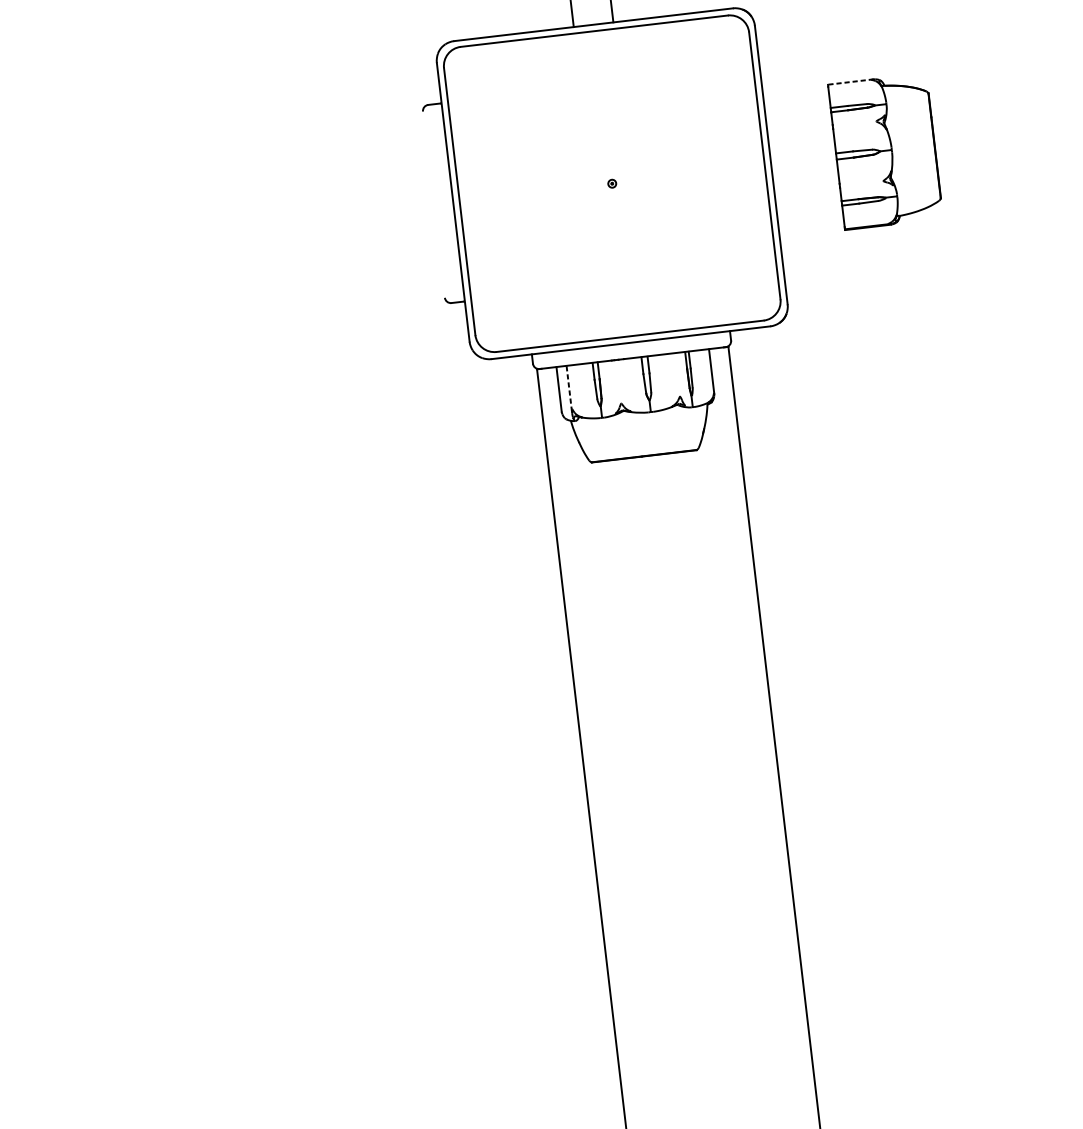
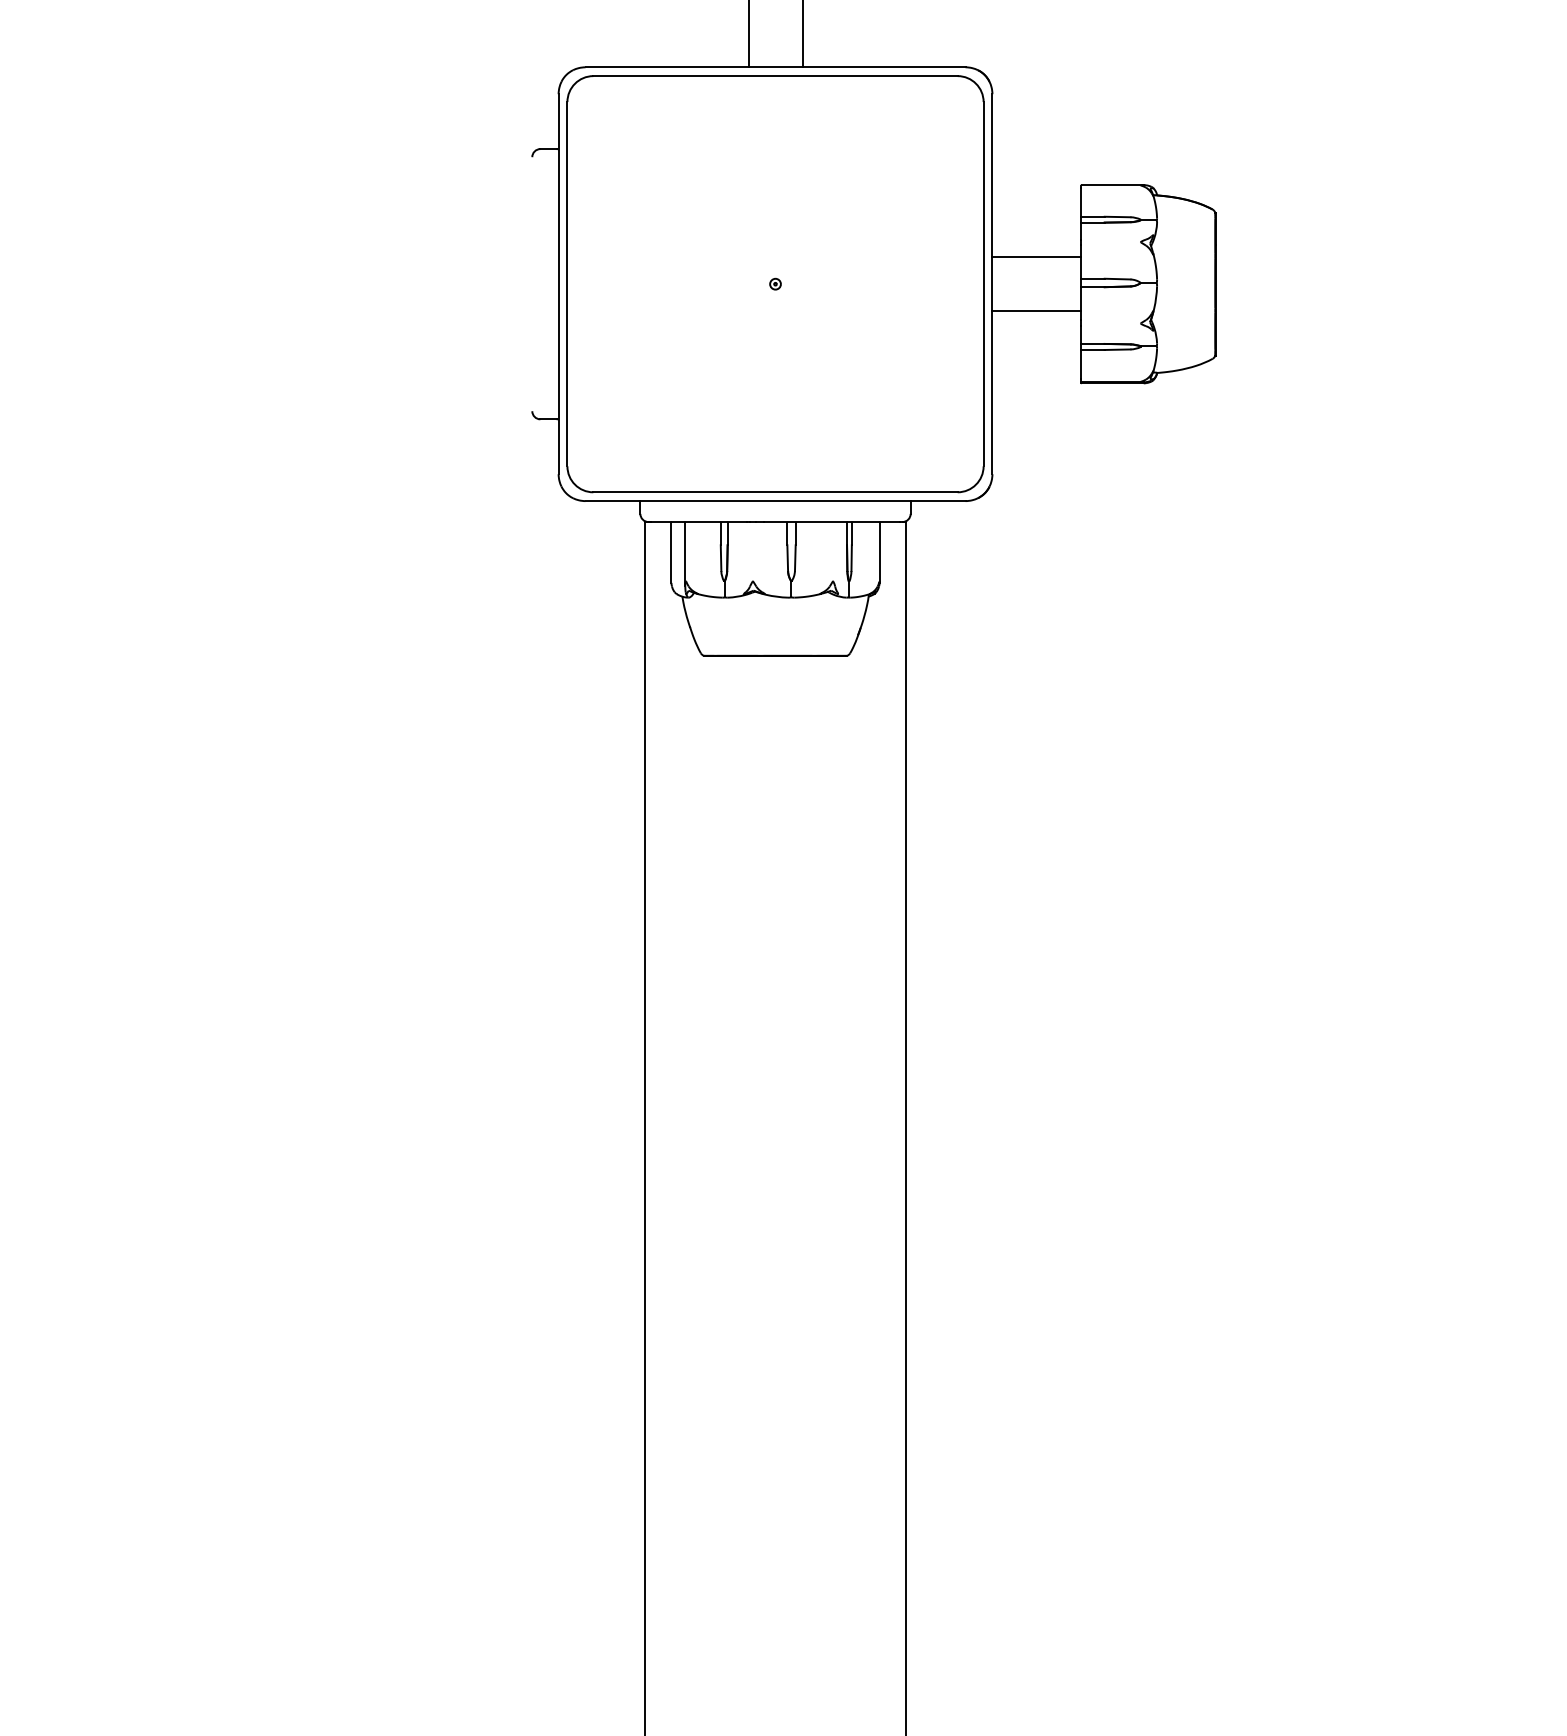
line: (850, 82) -> (1112, 185), dashed -> solid
line: (801, 141) -> (1036, 257), added
line: (805, 181) -> (1036, 311), added
line: (569, 389) -> (685, 554), dashed -> solid

